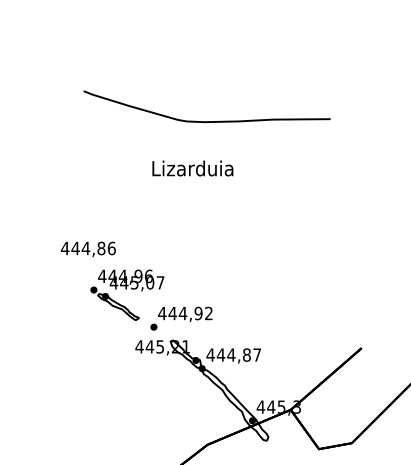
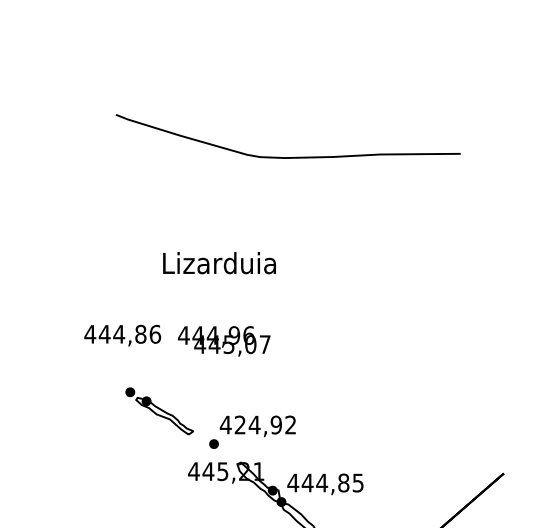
text: (192, 168) -> (219, 263), moved
text: (131, 280) -> (224, 341), moved
text: (172, 313) -> (239, 425), 444,92 -> 424,92
text: (256, 354) -> (357, 482), 444,87 -> 444,85

